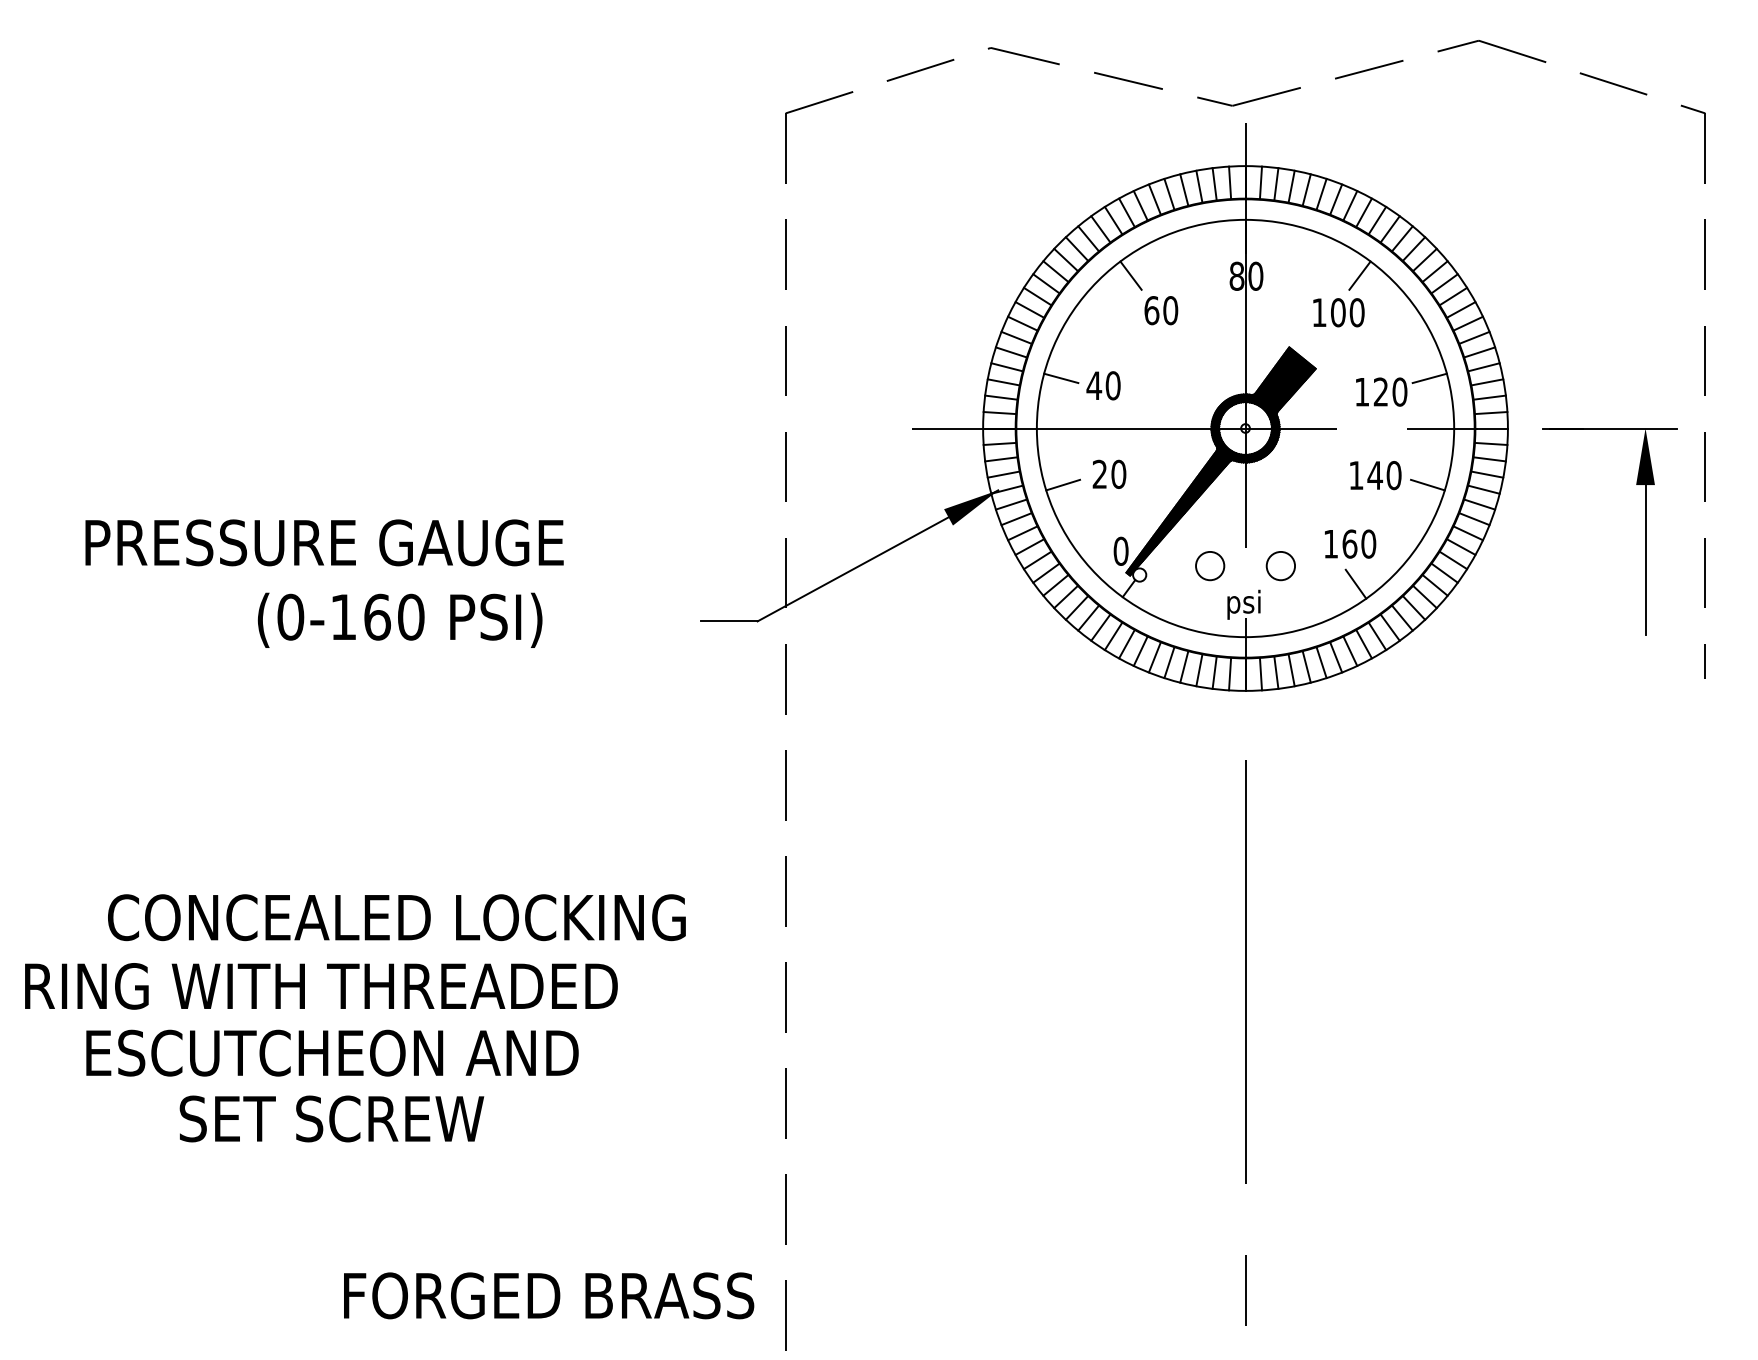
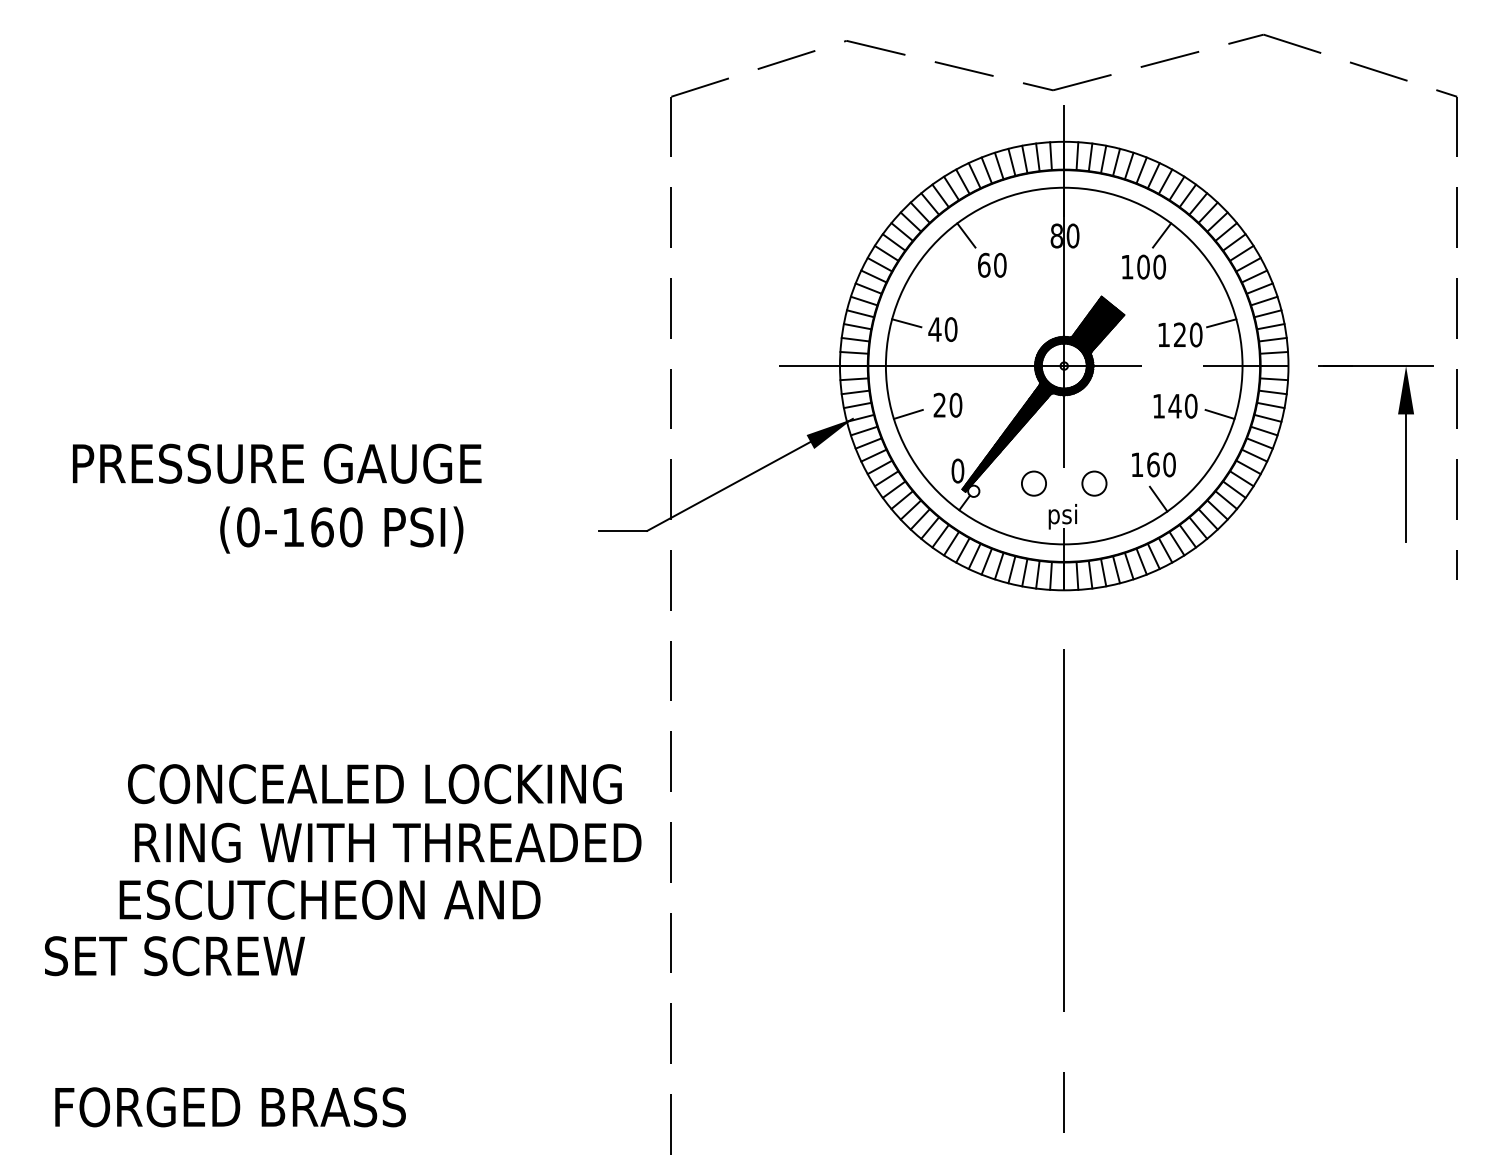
text: (396, 917) -> (374, 783), moved
text: (321, 986) -> (388, 842), moved
text: (332, 1052) -> (330, 899), moved
text: (331, 1118) -> (174, 955), moved
text: (549, 1295) -> (230, 1107), moved

